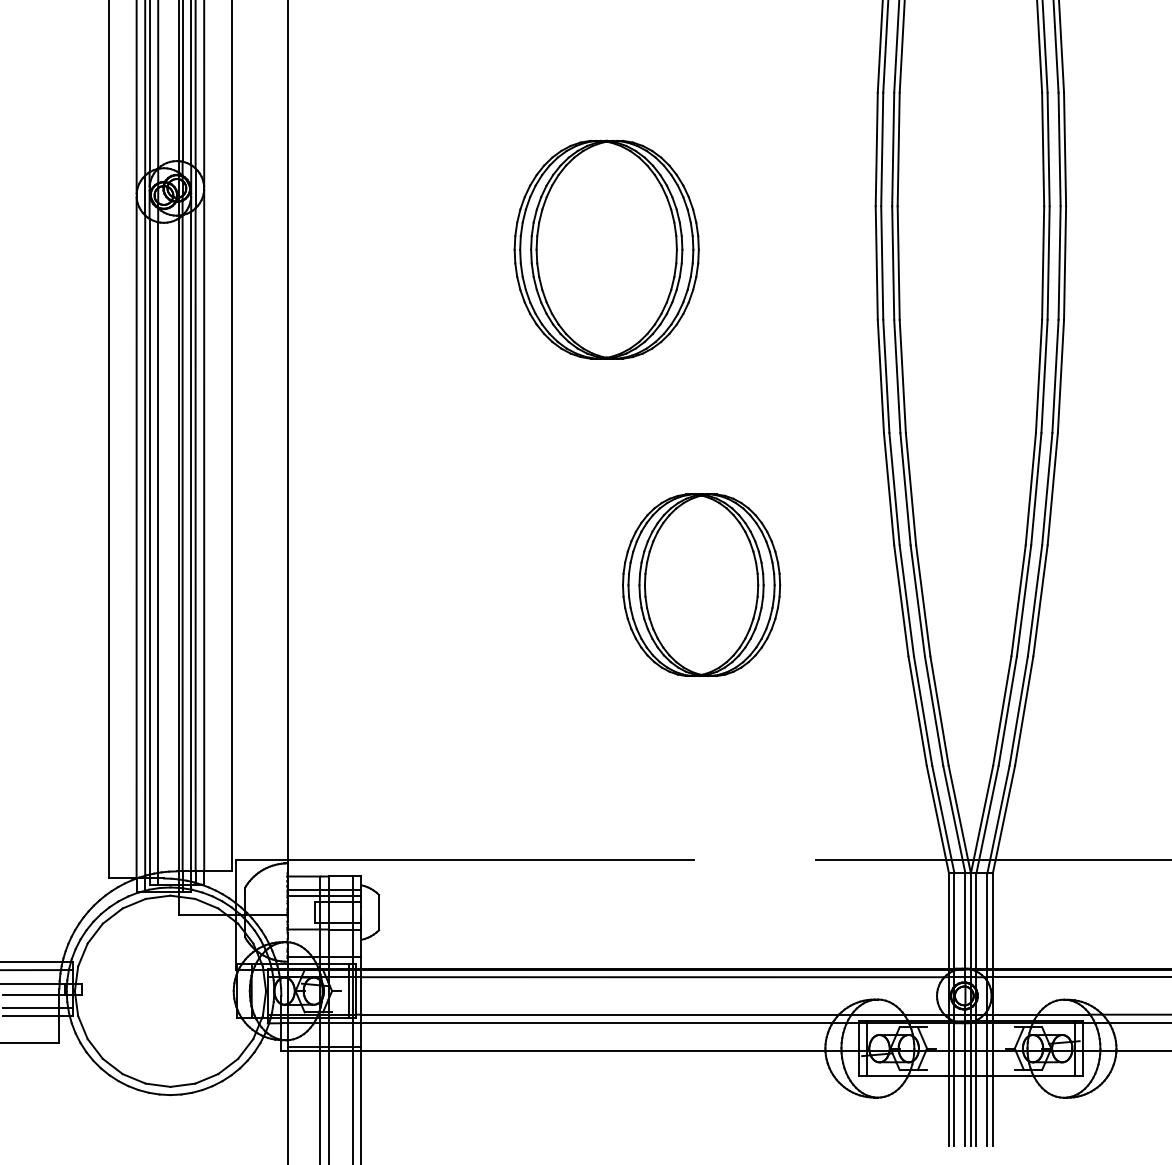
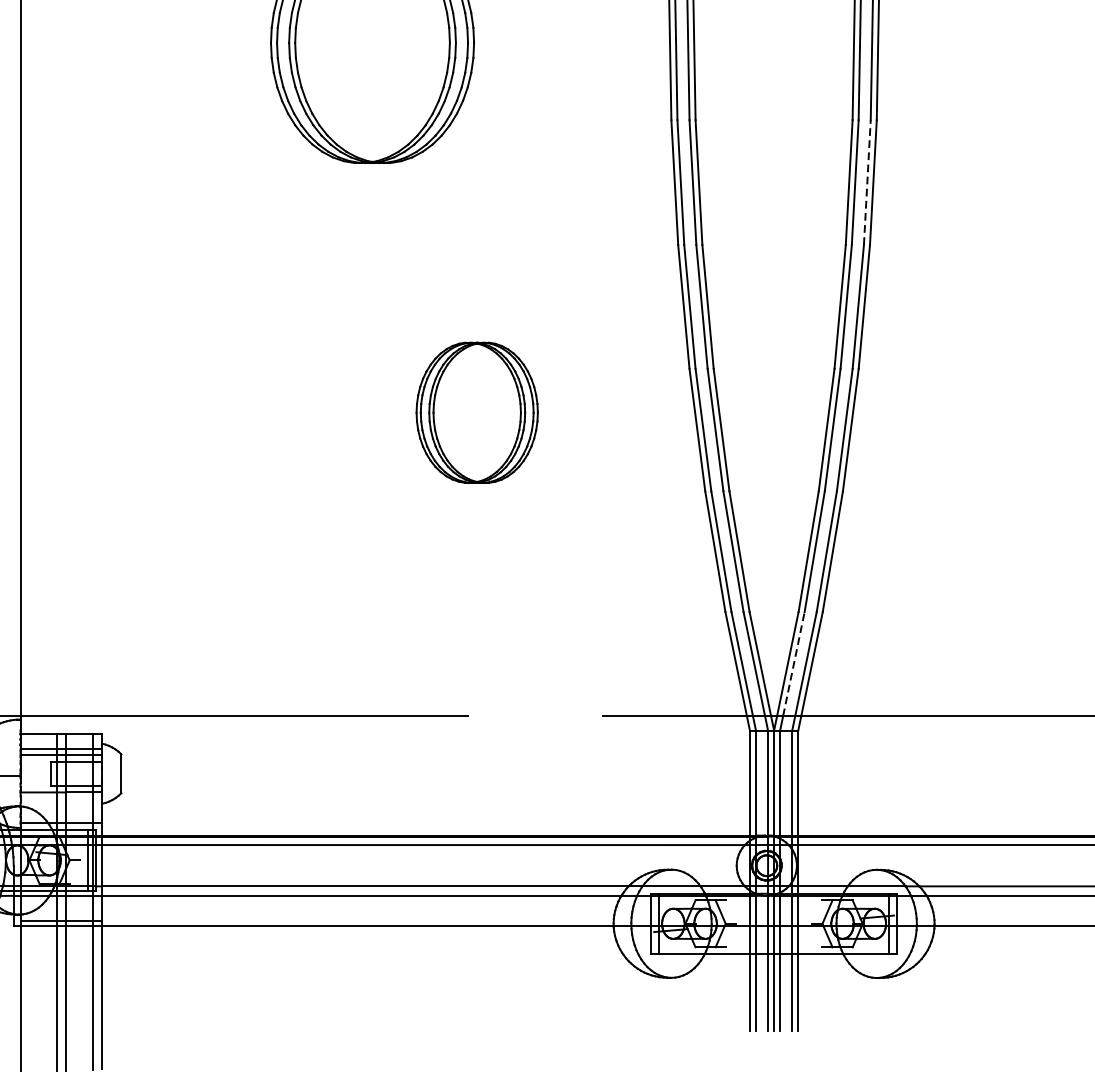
line: (1055, 376) -> (867, 182), solid -> dashed
part: (701, 584) -> (477, 412), size x0.7
line: (988, 812) -> (793, 663), solid -> dashed

